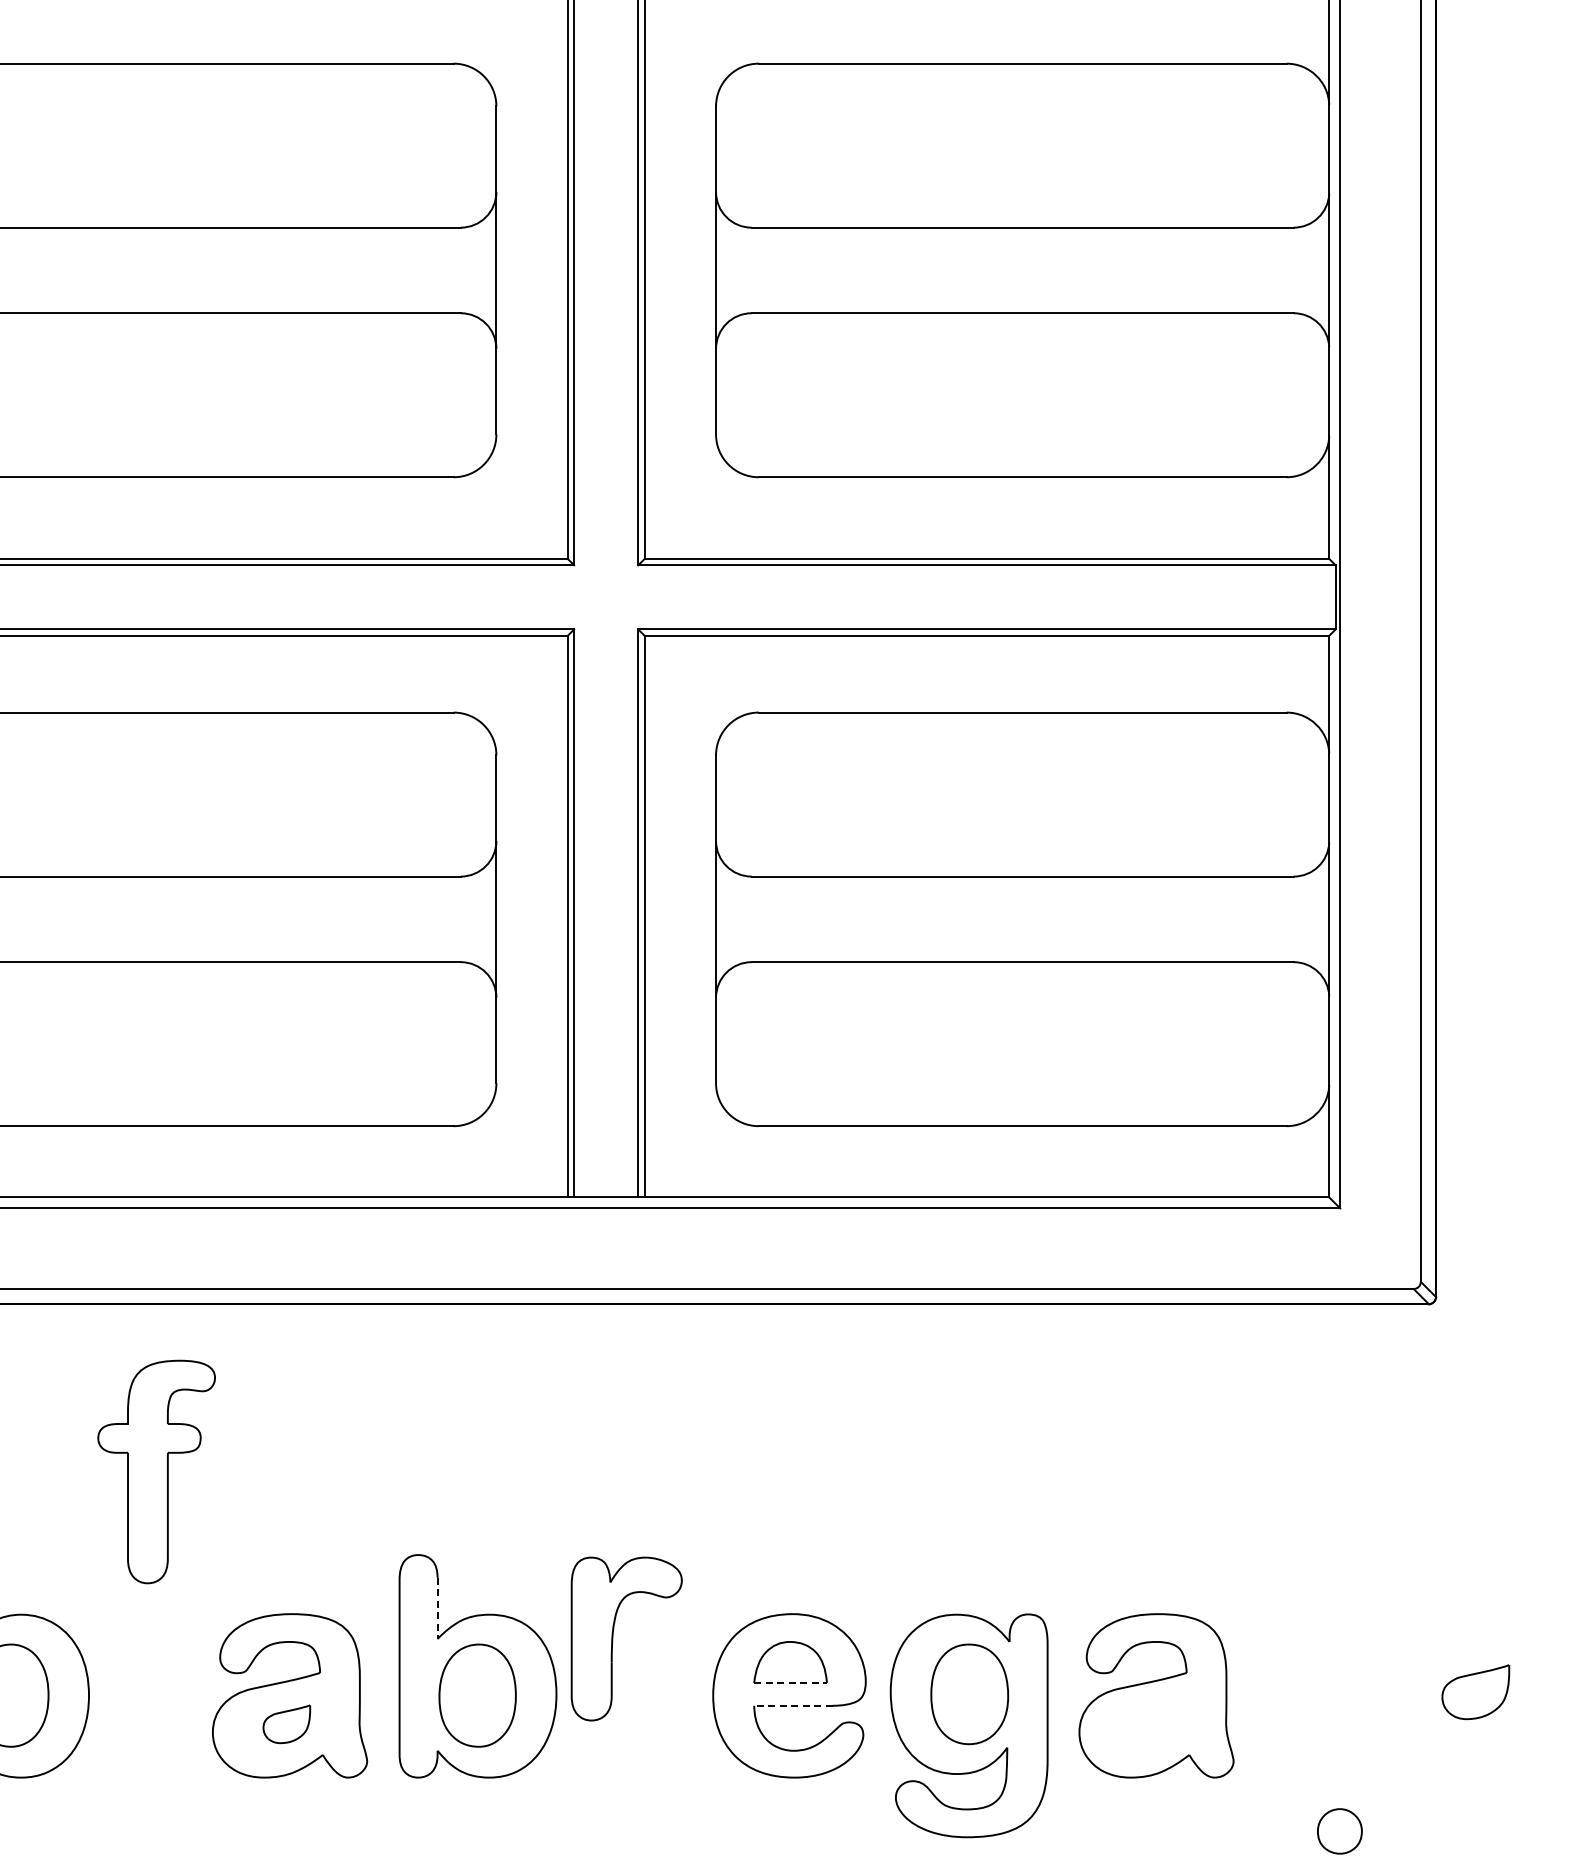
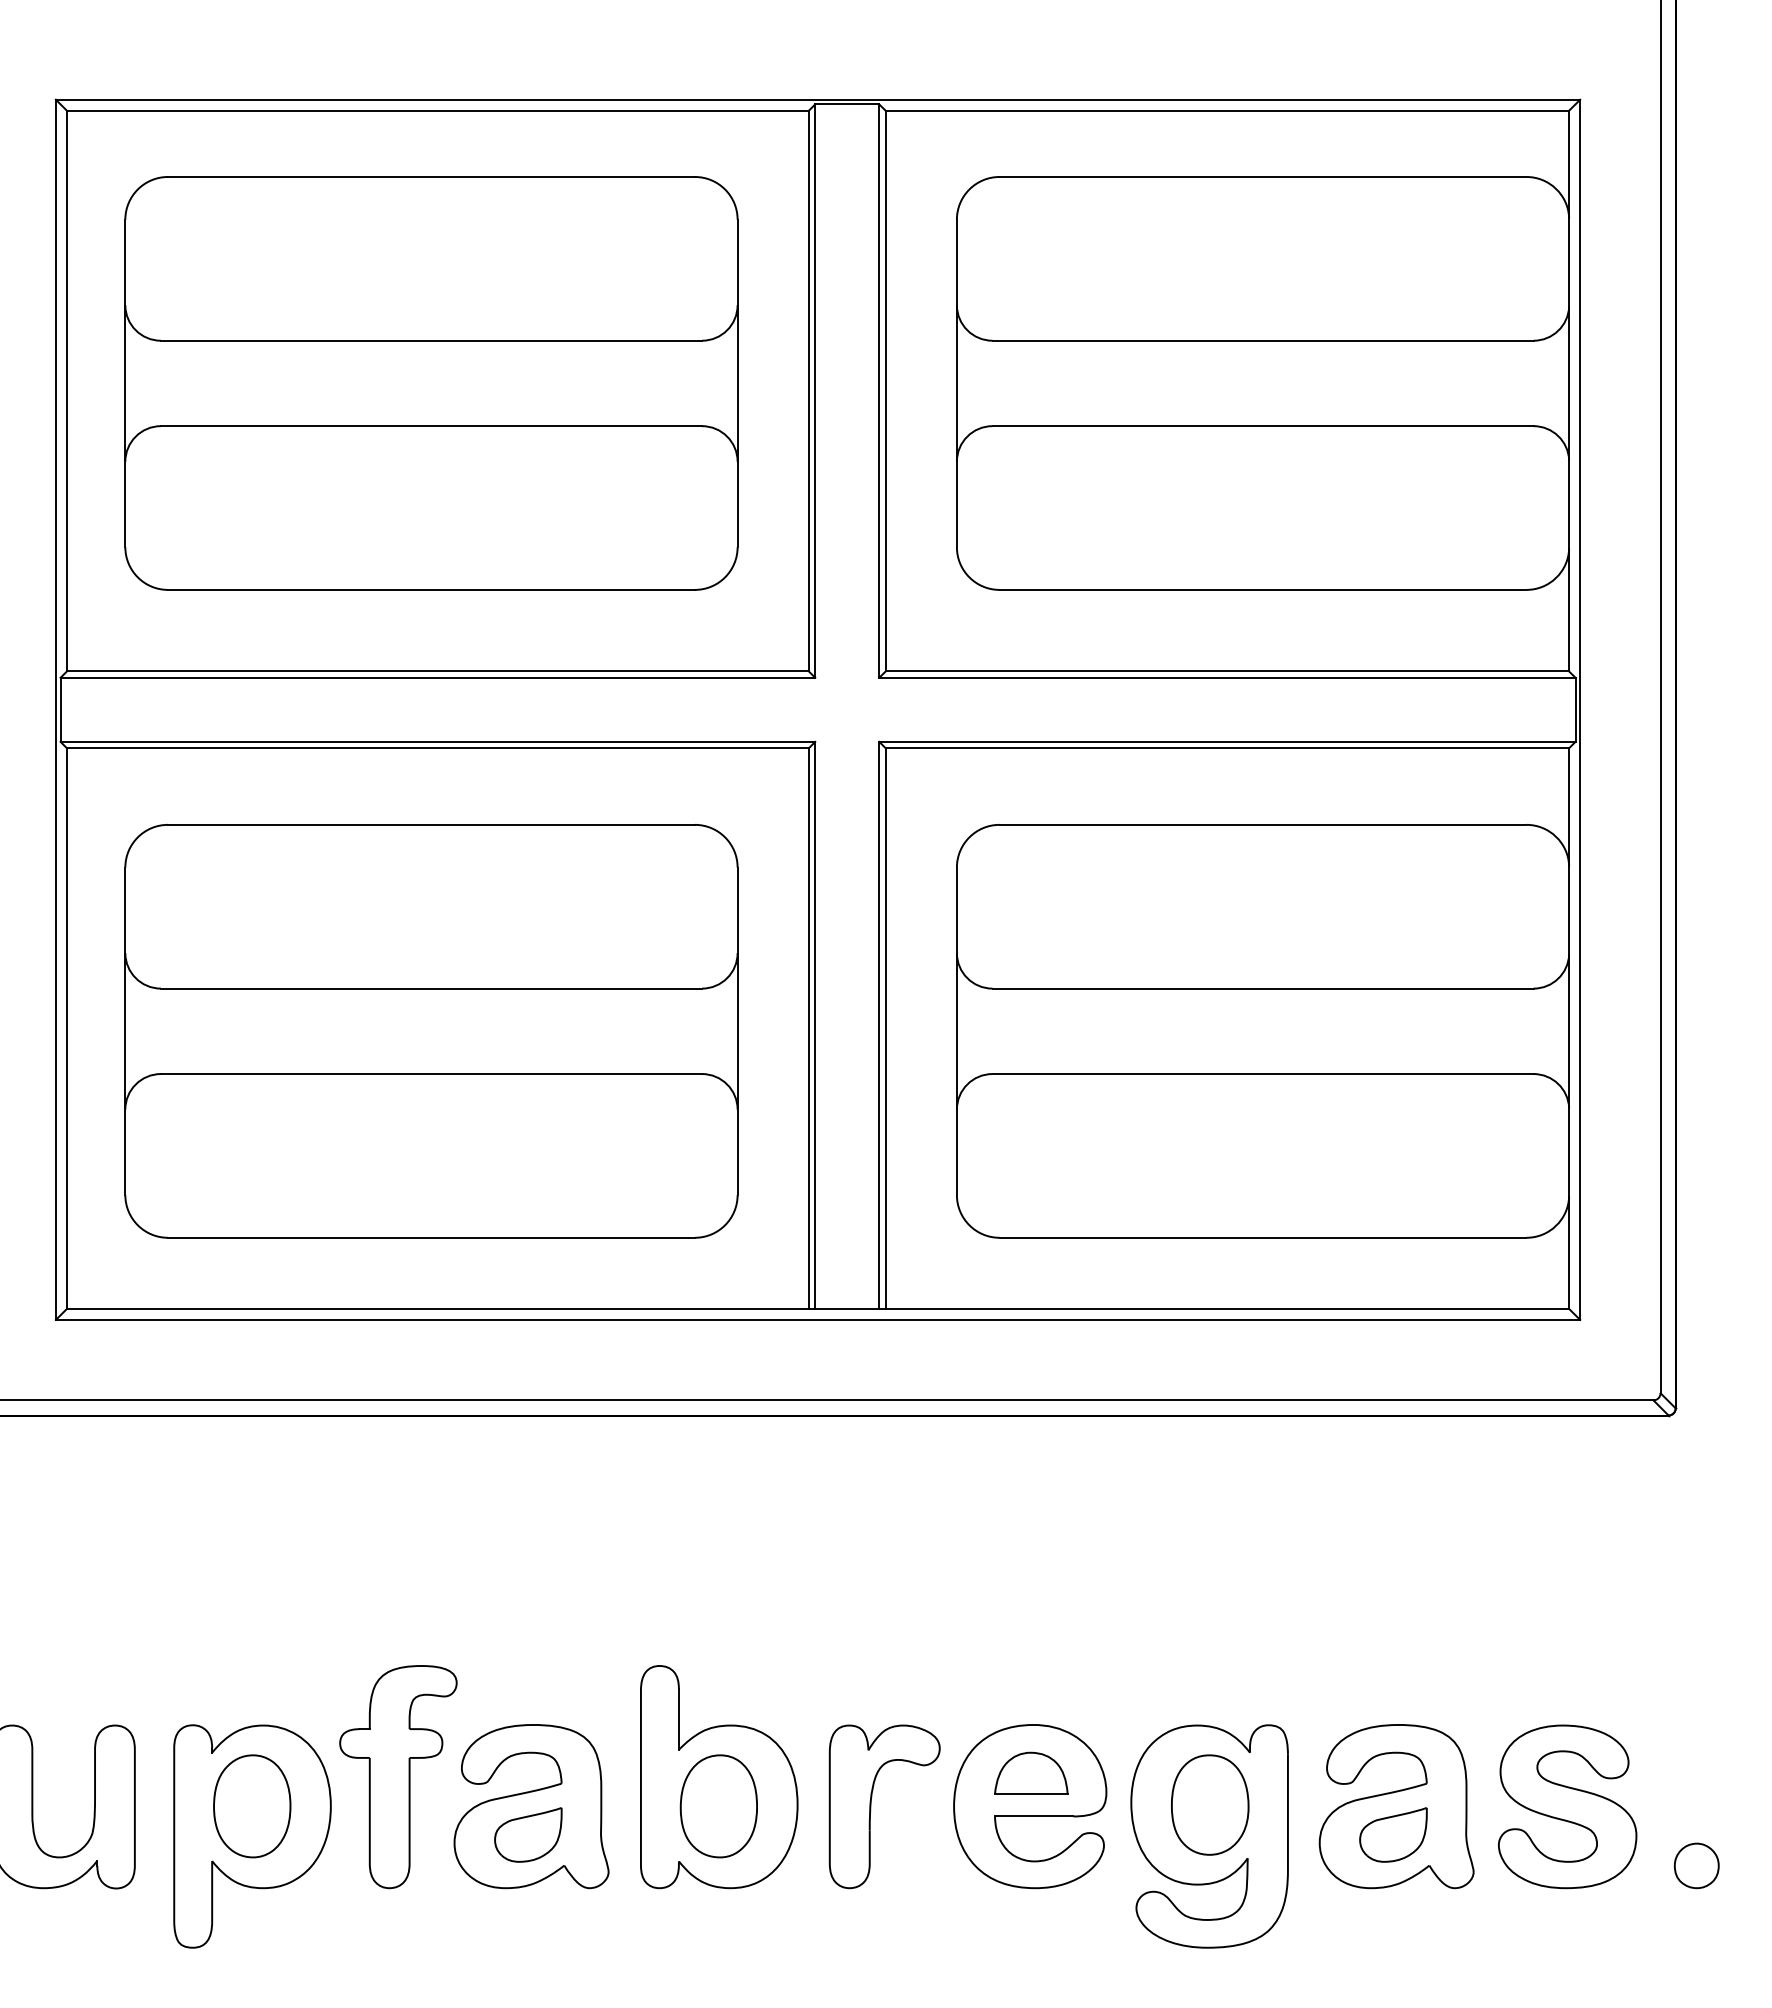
part: (156, 1472) -> (398, 1777), moved
line: (437, 1608) -> (678, 1719), dashed -> solid
part: (613, 1638) -> (871, 1806), moved
line: (790, 1682) -> (1031, 1793), dashed -> solid
part: (1475, 1691) -> (1393, 1834), moved
part: (1327, 1695) -> (1567, 1806), added
line: (792, 1705) -> (1033, 1816), dashed -> solid
part: (286, 1723) -> (528, 1834), size x1.43
part: (1339, 1831) -> (1696, 1865), moved

